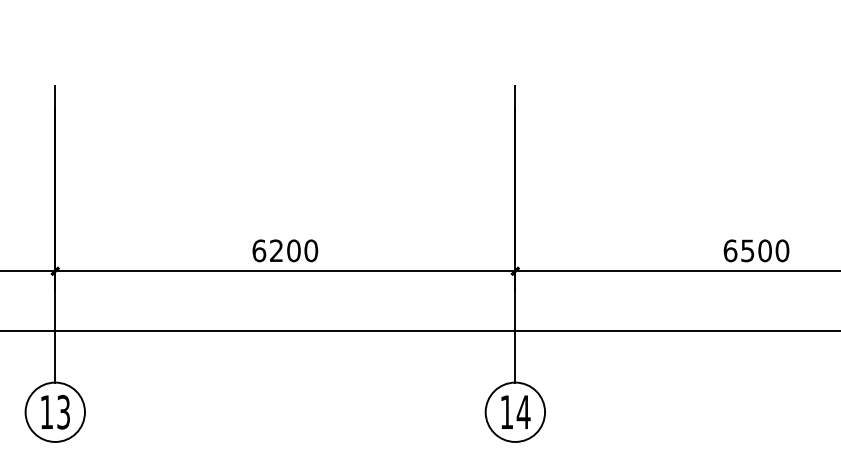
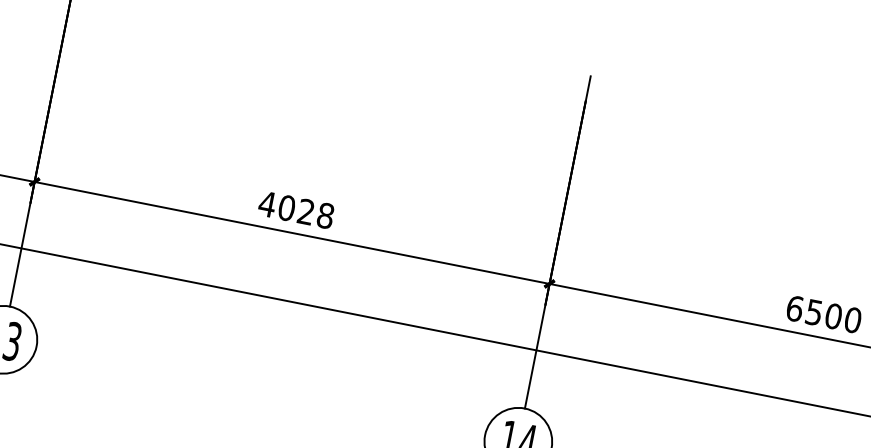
text: (285, 250) -> (296, 209), 6200 -> 4028

